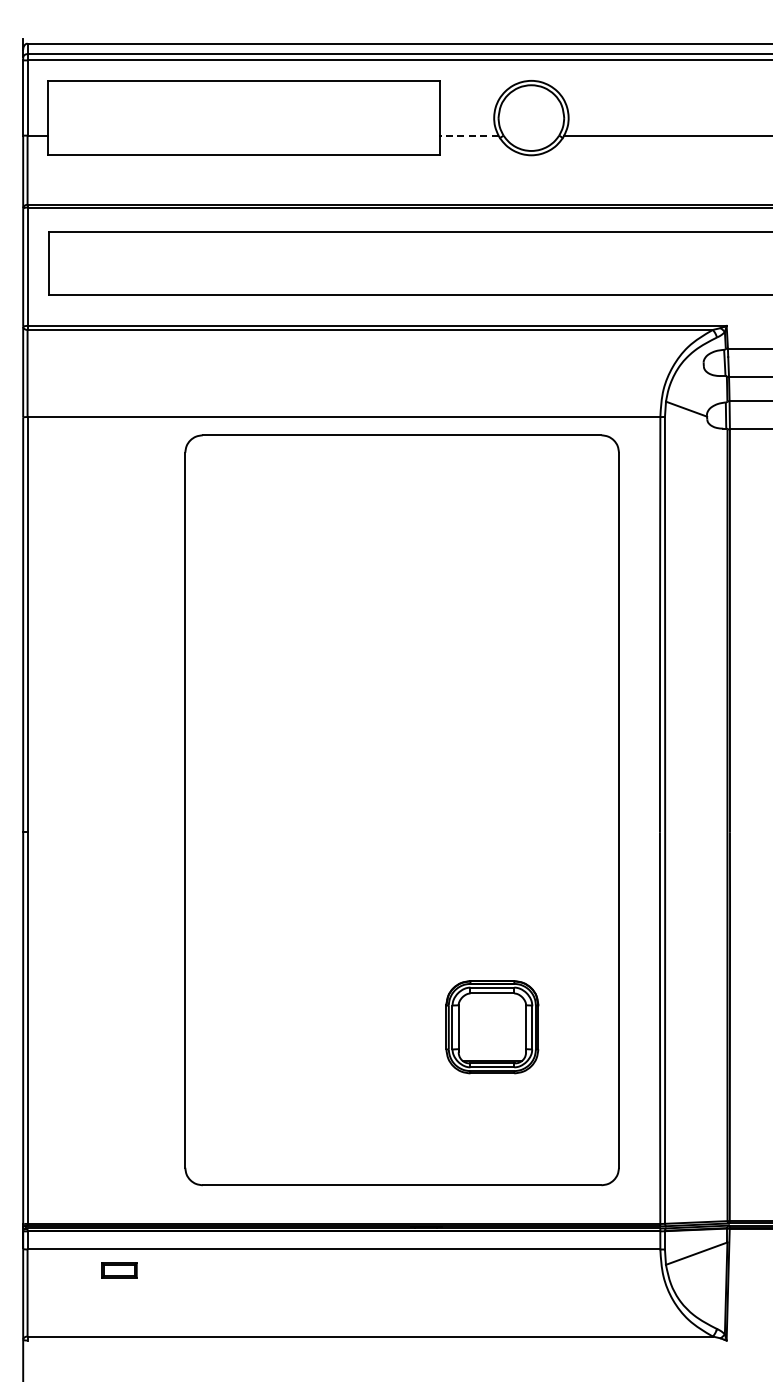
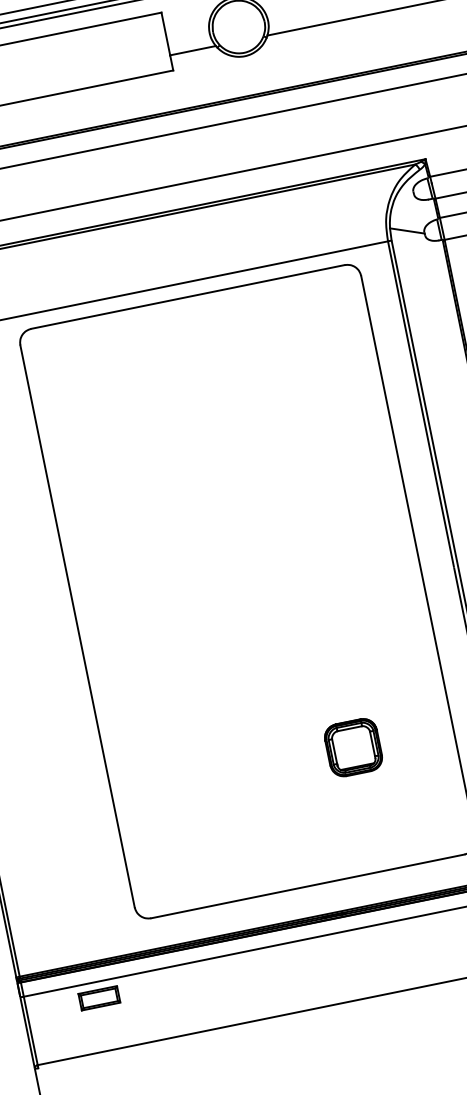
line: (468, 135) -> (192, 50), dashed -> solid
part: (492, 1026) -> (353, 747), size x0.71
part: (119, 1270) -> (99, 998), size x1.43

